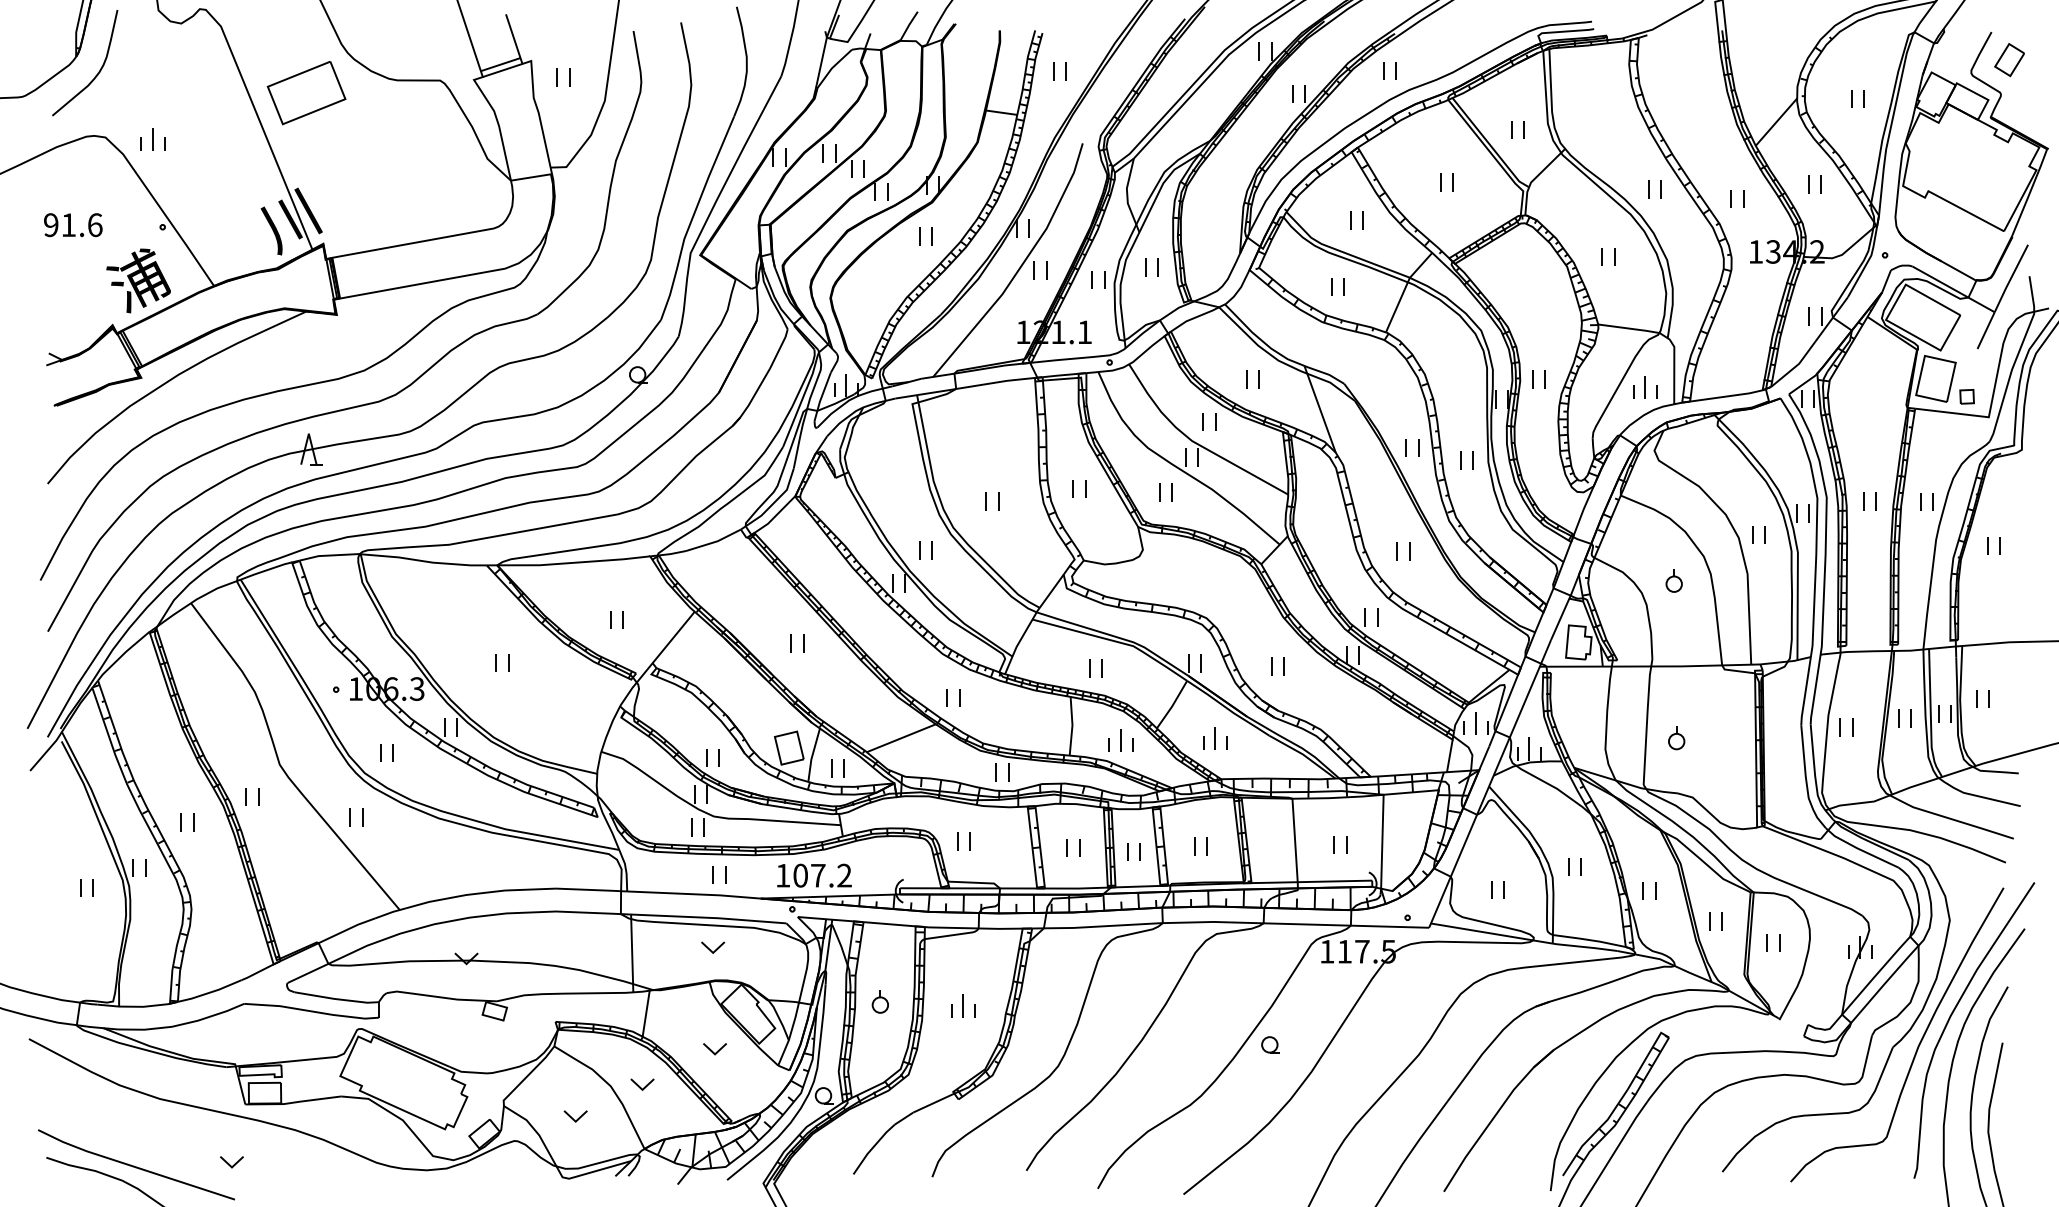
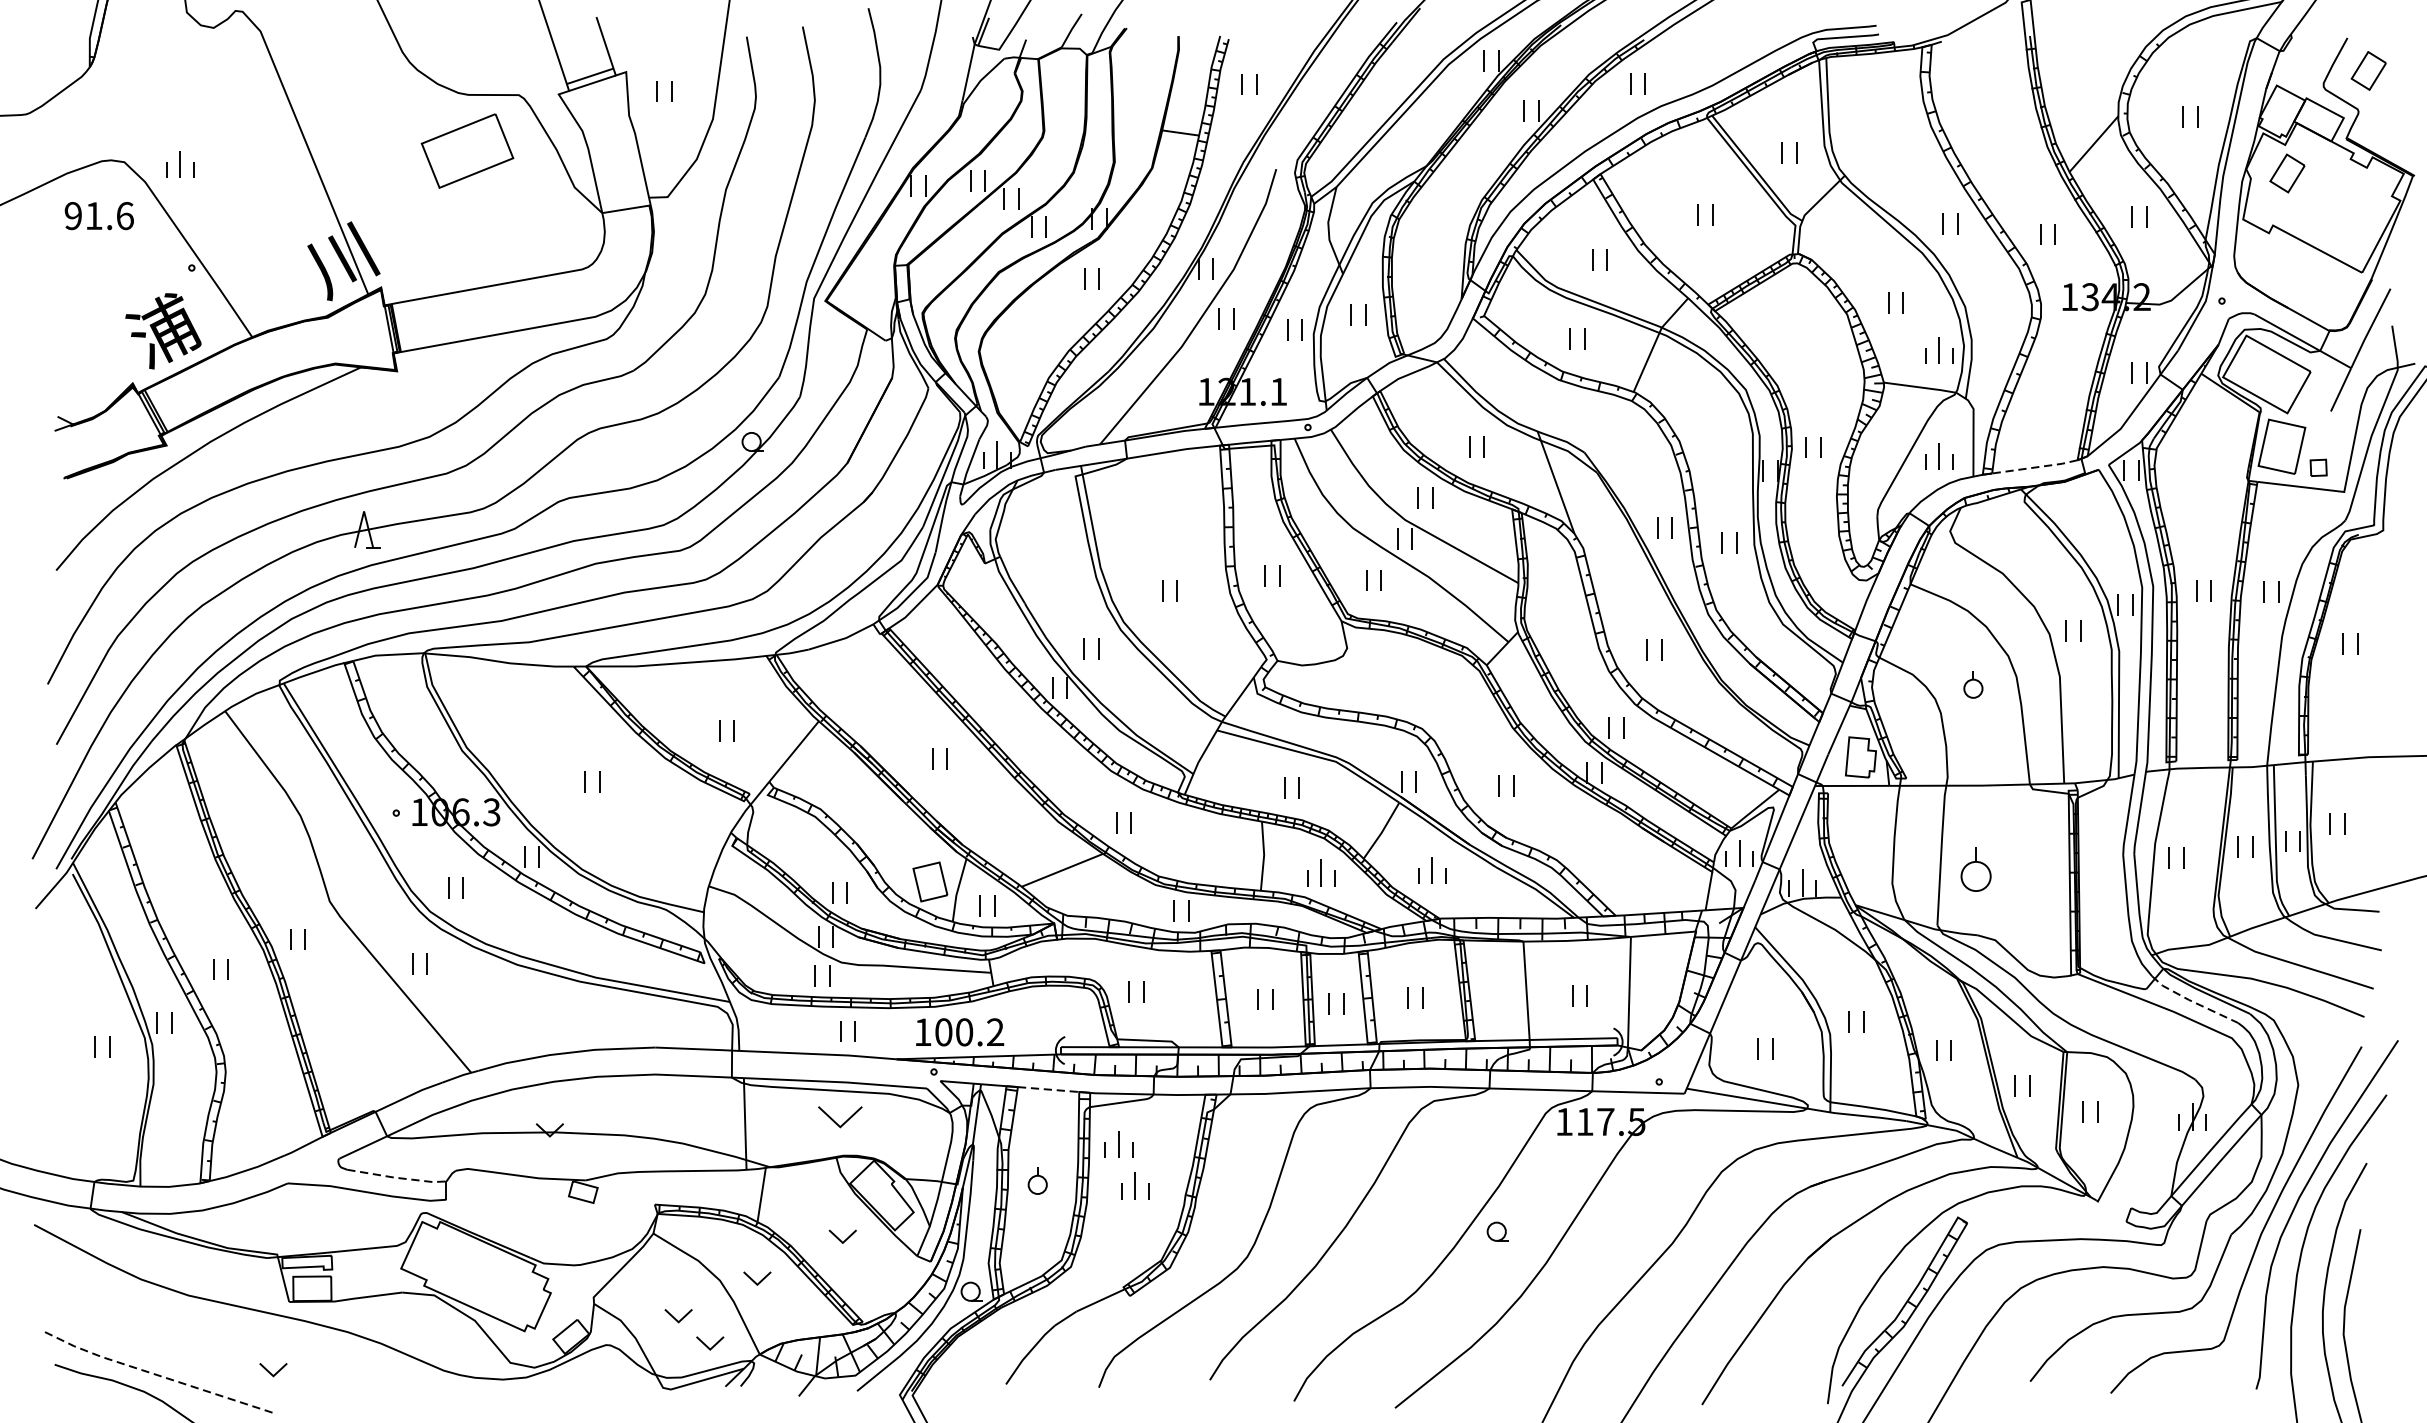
curve: (99, 69) -> (117, 82), removed
part: (306, 93) -> (467, 151), moved
part: (1940, 147) -> (2287, 174), added
text: (73, 225) -> (99, 216), moved
part: (1645, 297) -> (1939, 350), added
line: (1726, 396) -> (2035, 467), solid -> dashed
part: (1676, 738) -> (1976, 870), size x1.6
line: (1859, 849) -> (2191, 1001), solid -> dashed
text: (818, 875) -> (964, 1032), 107.2 -> 100.2
line: (890, 924) -> (1049, 1089), solid -> dashed
part: (713, 947) -> (841, 1116), size x1.6
part: (949, 970) -> (1119, 1144), added
line: (337, 999) -> (397, 1178), solid -> dashed
part: (602, 1139) -> (710, 1343), added
line: (134, 1166) -> (158, 1375), solid -> dashed

